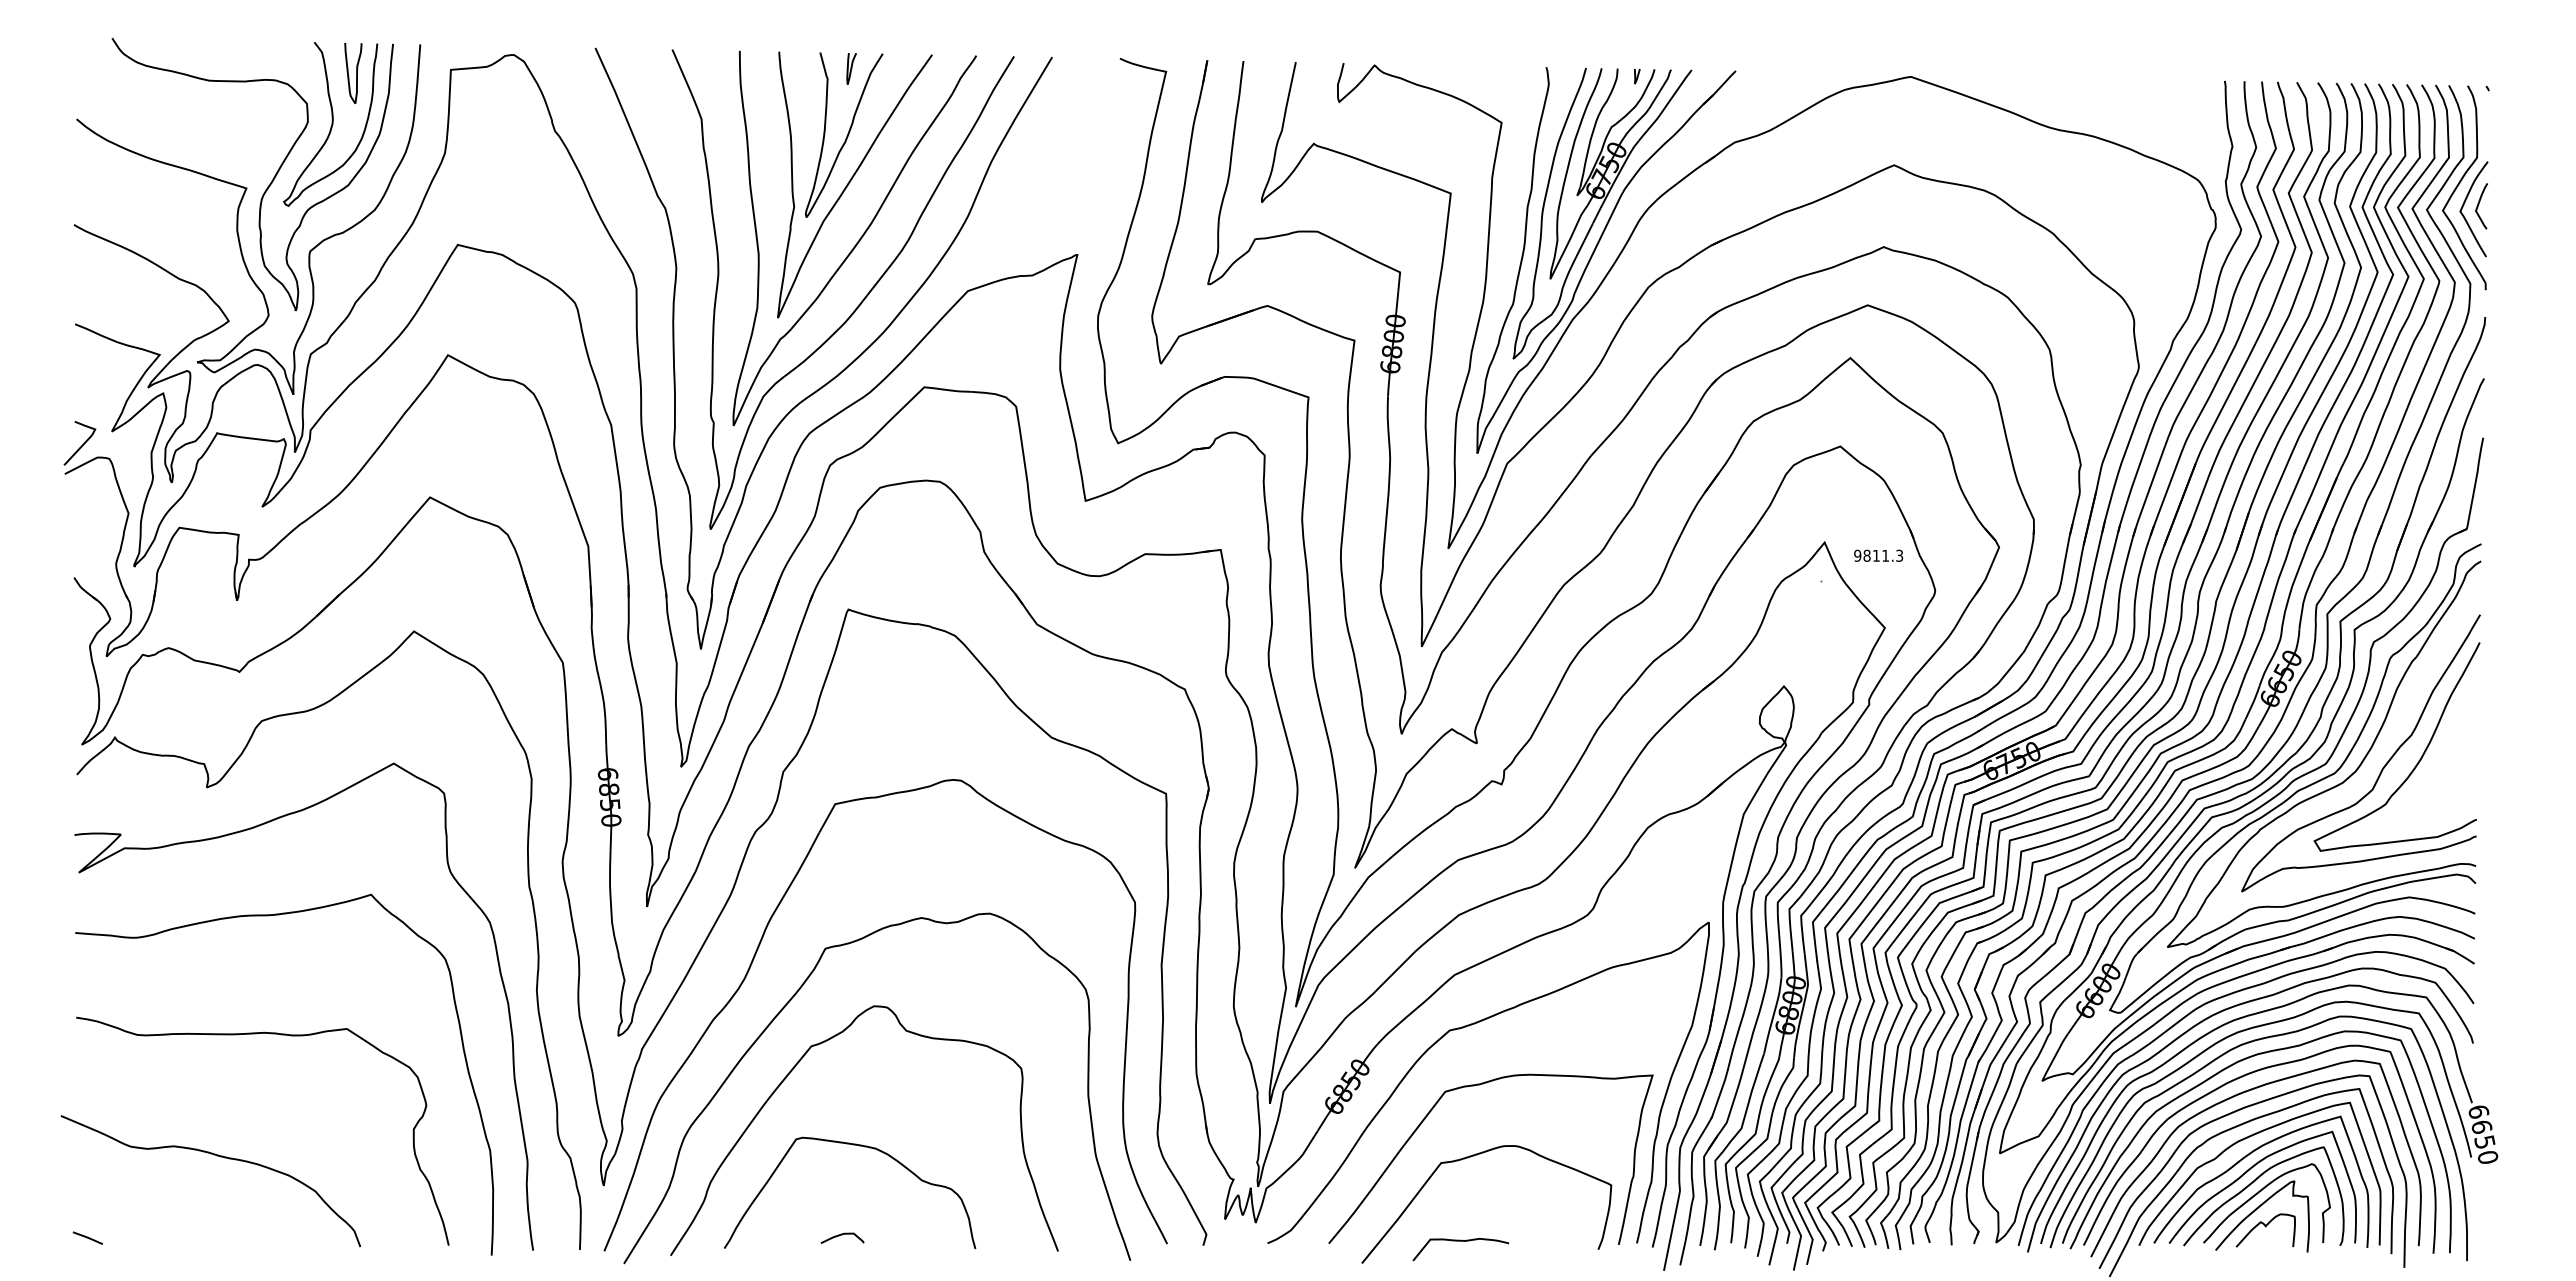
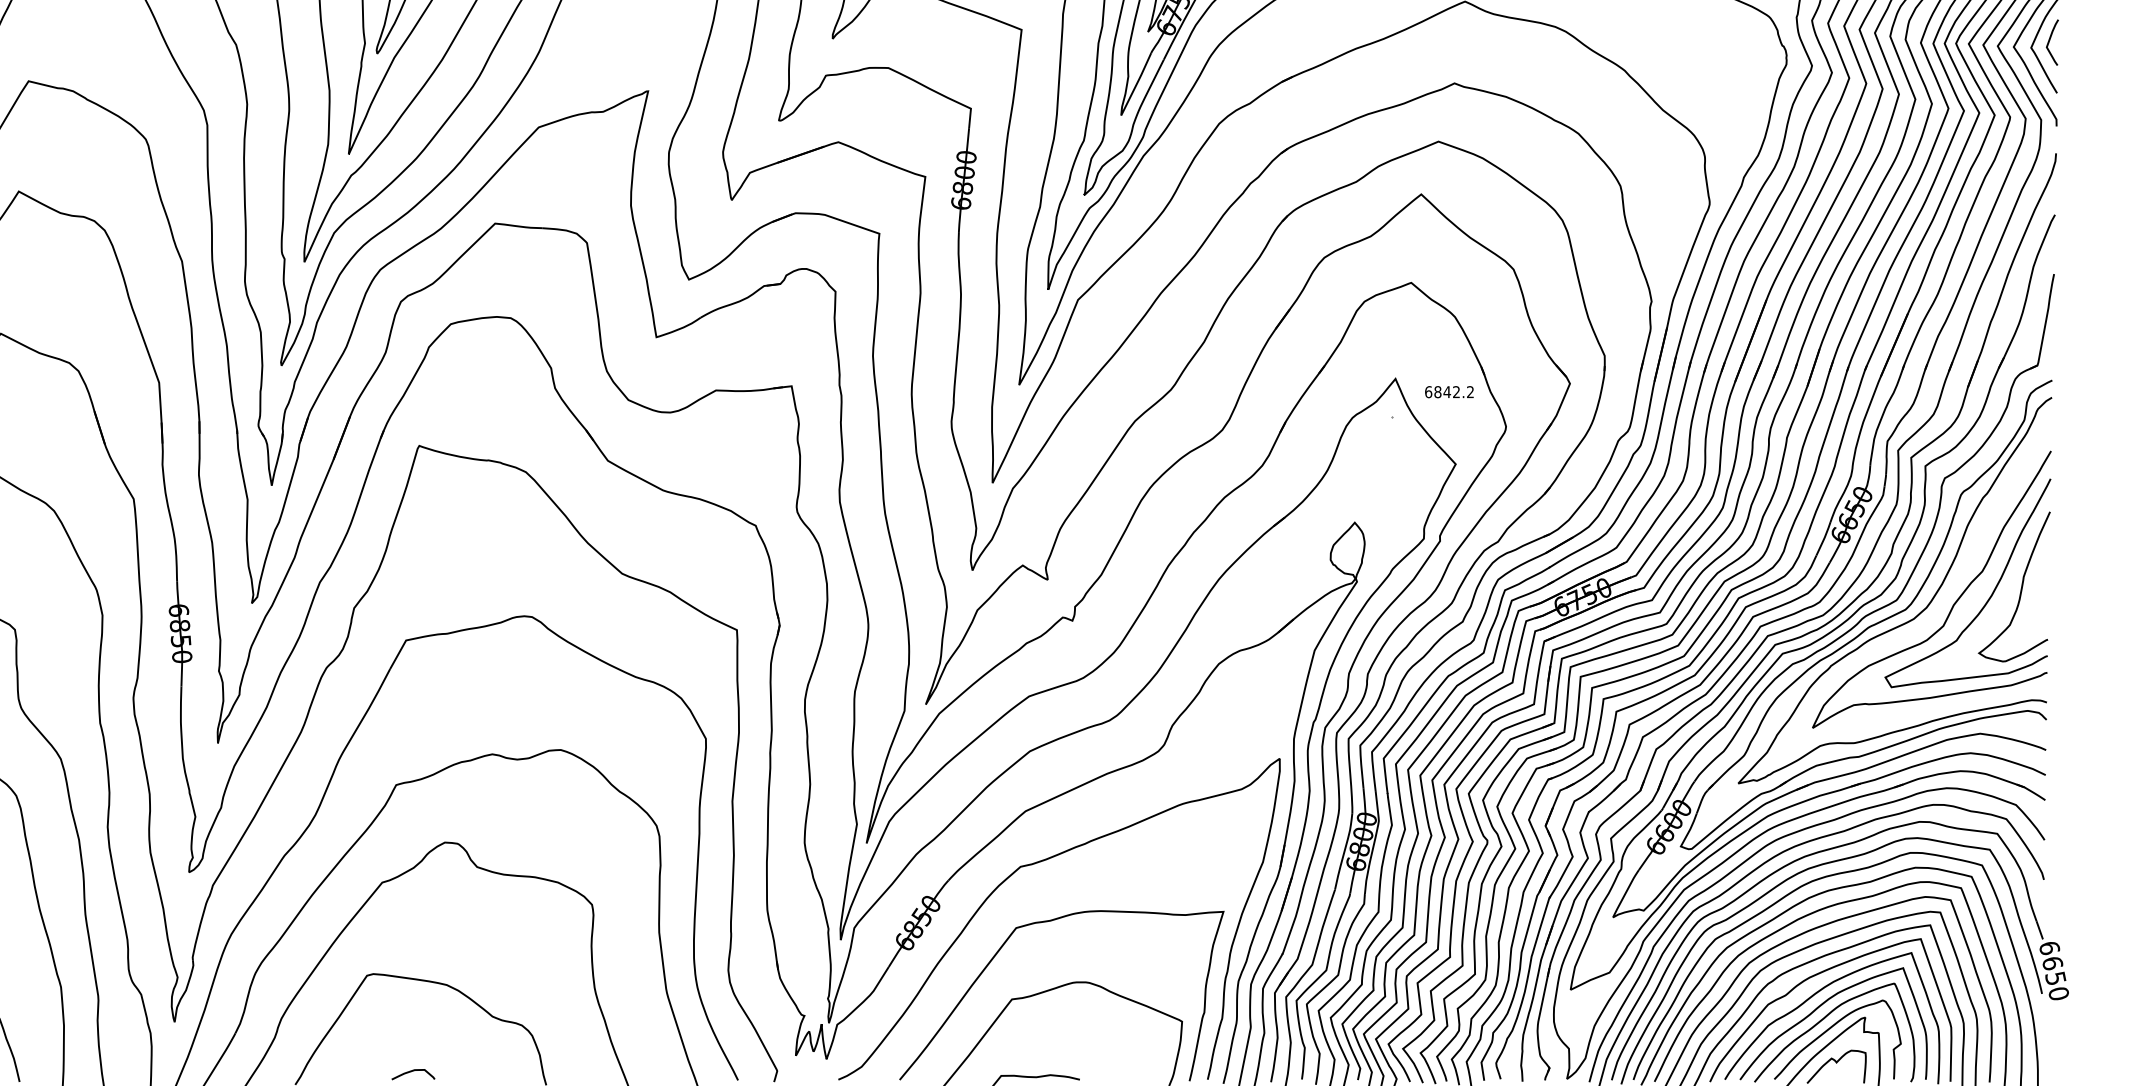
text: (1878, 555) -> (1449, 391), 9811.3 -> 6842.2
curve: (2449, 753) -> (2020, 589), added

